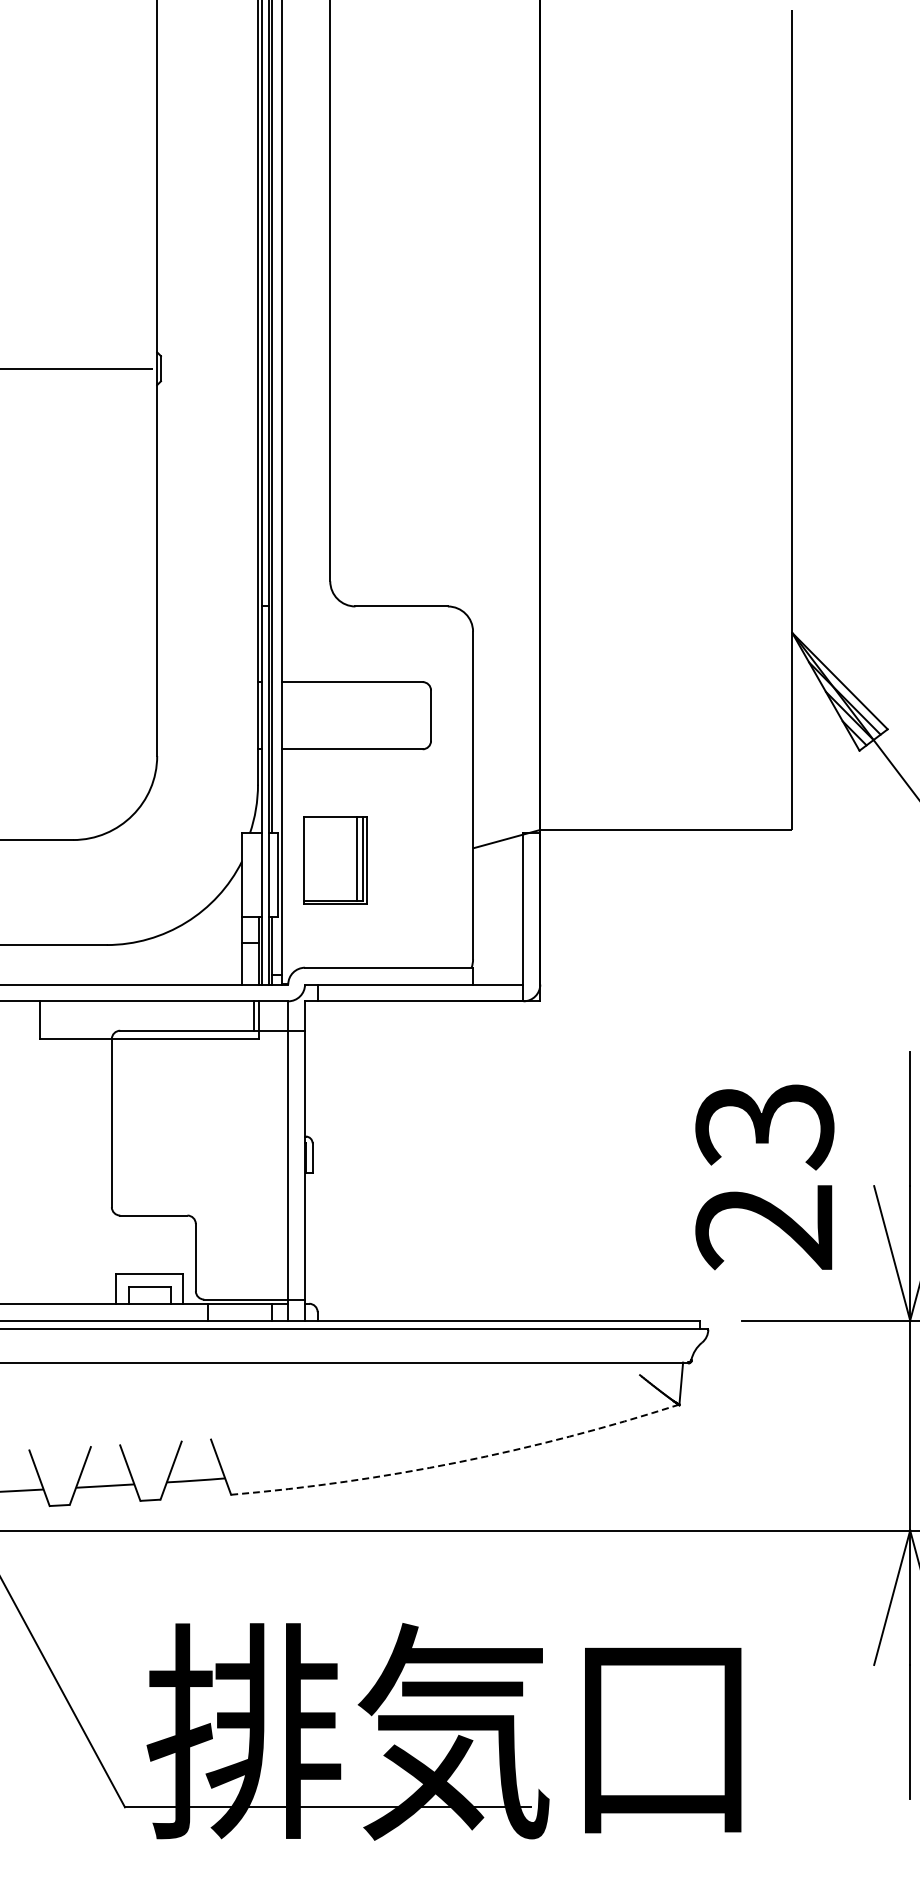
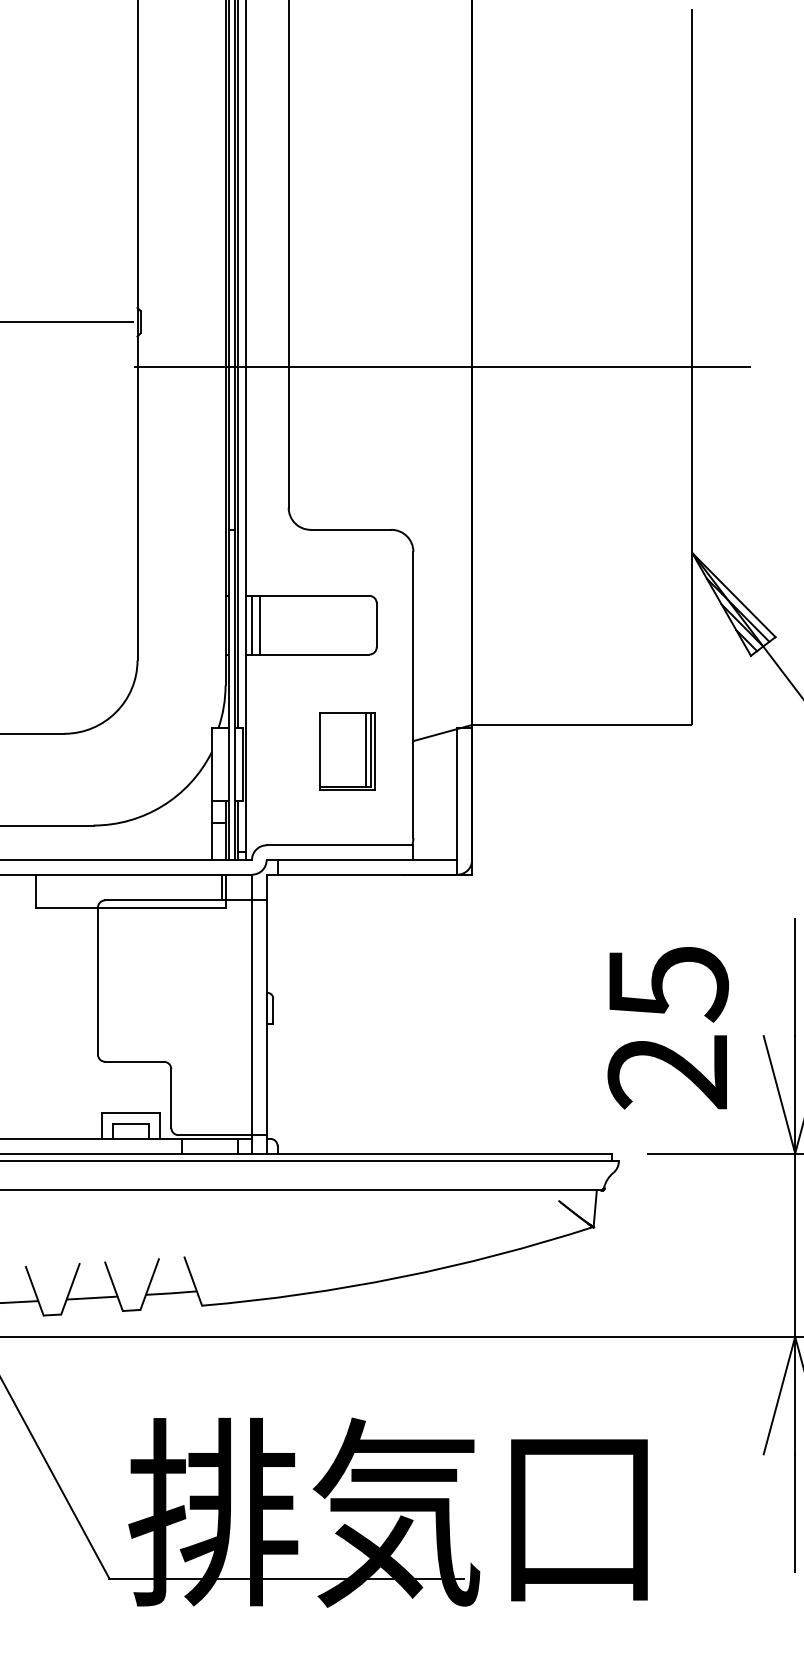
line: (506, 419) -> (442, 366), added
line: (288, 715) -> (252, 625), added
line: (297, 715) -> (260, 625), added
part: (335, 860) -> (347, 751), moved
text: (764, 1127) -> (667, 984), 23 -> 25
arc: (457, 1462) -> (399, 1277), dashed -> solid

